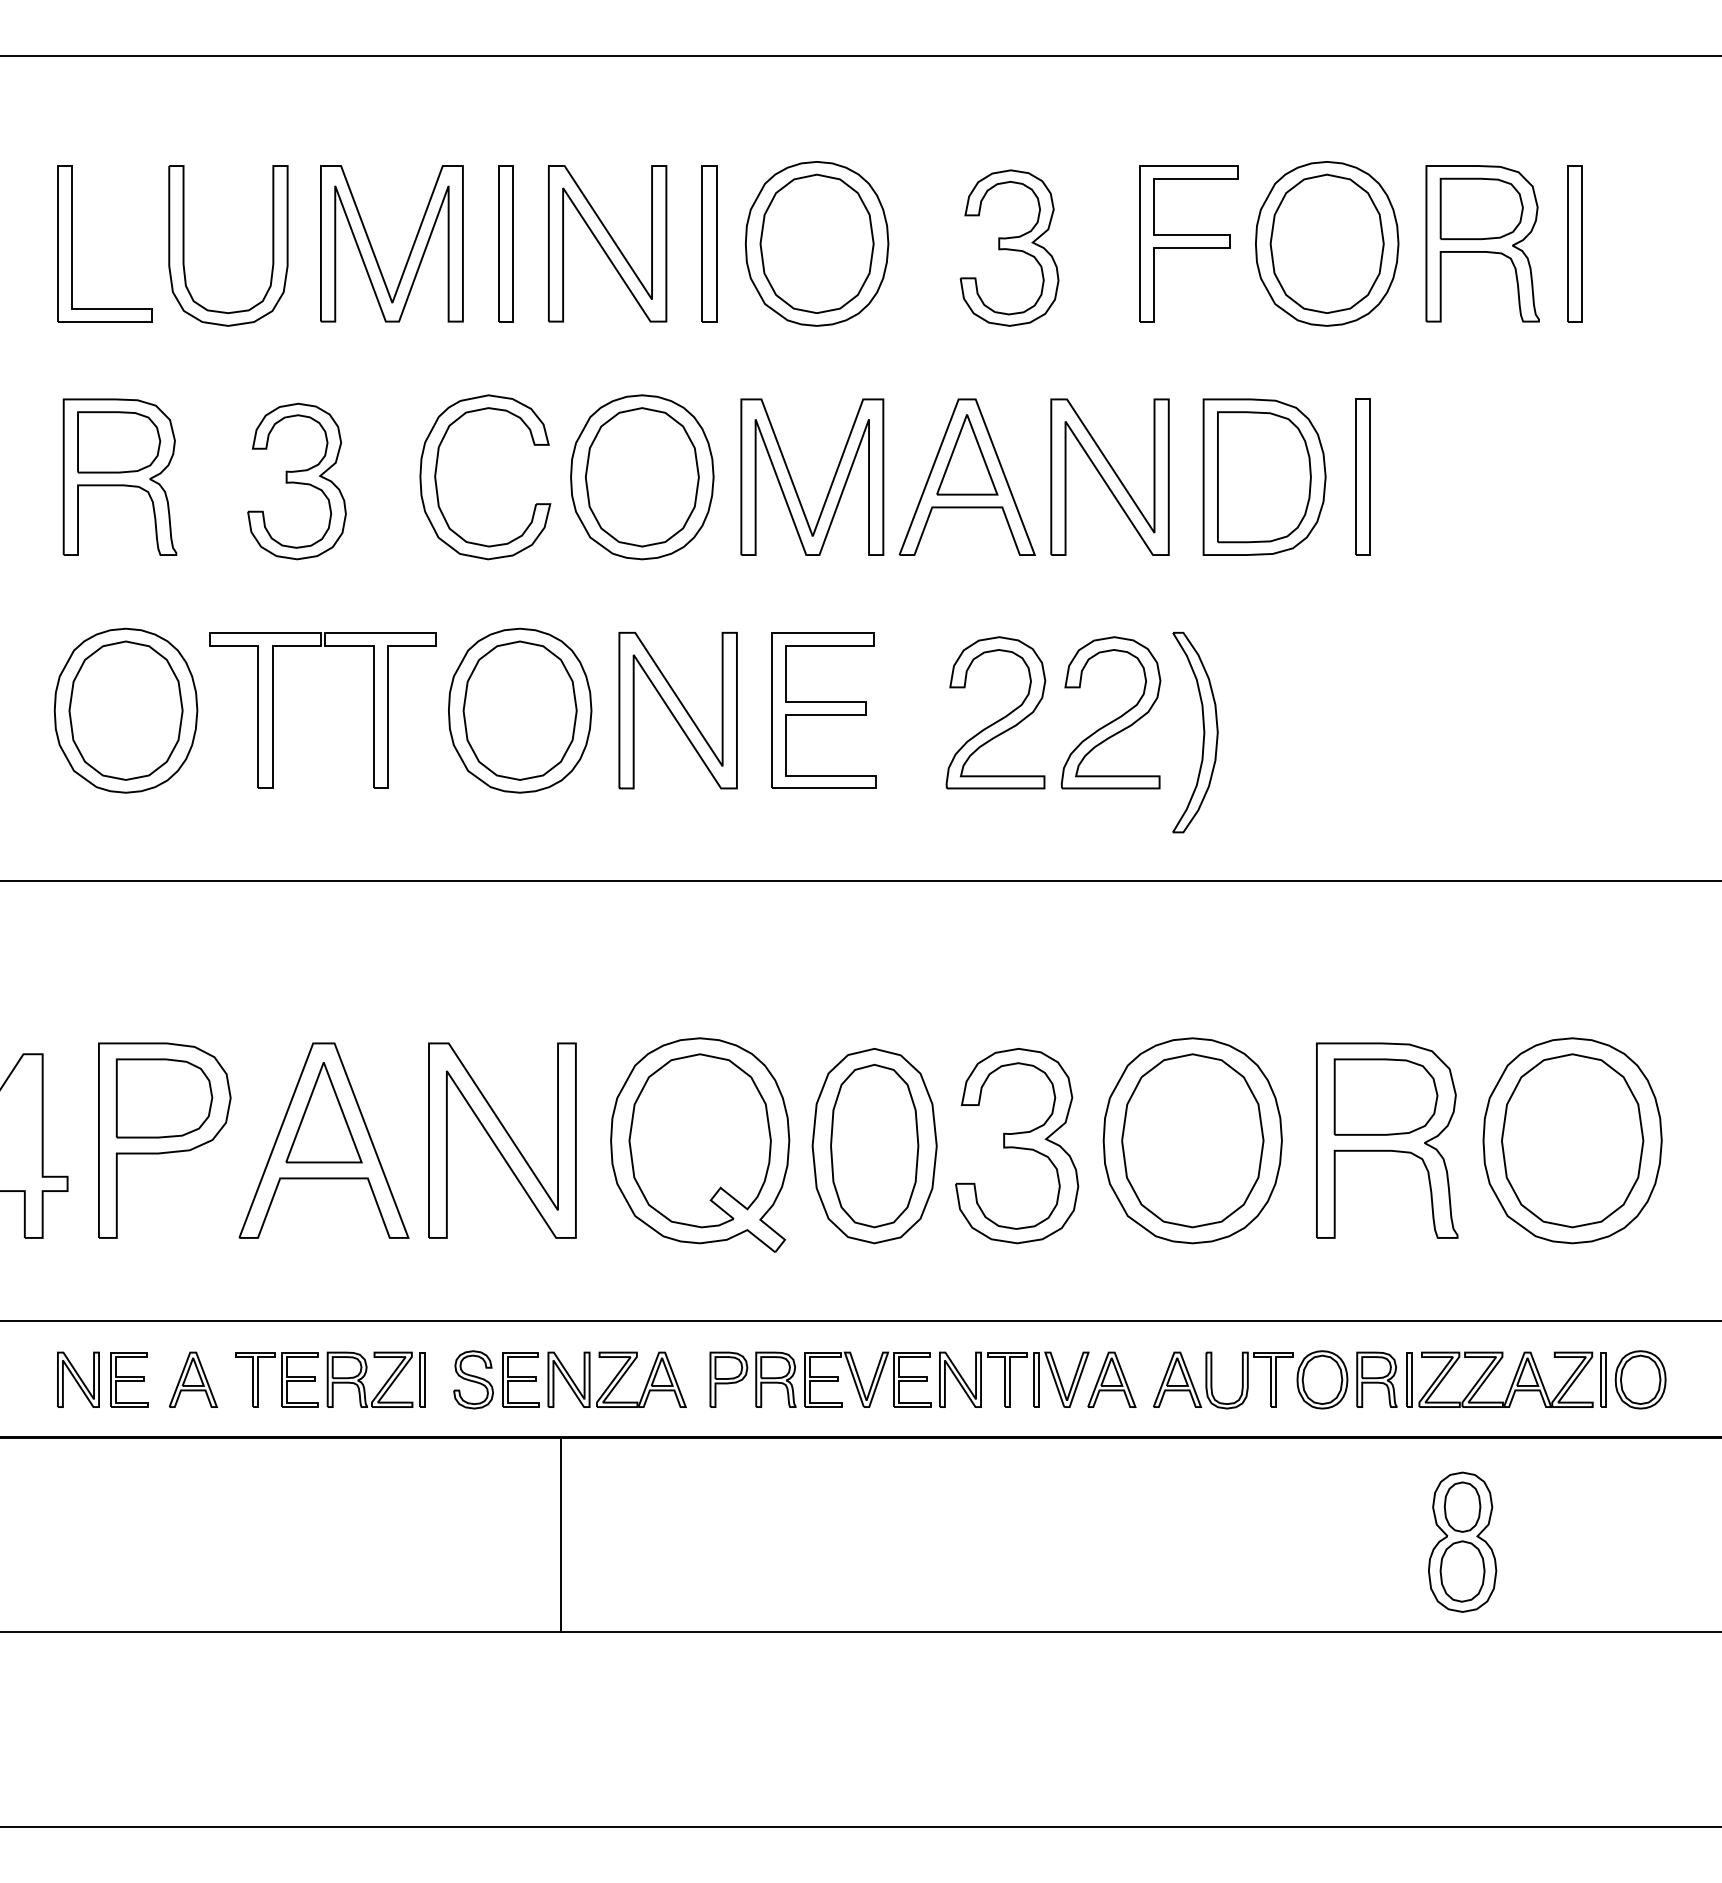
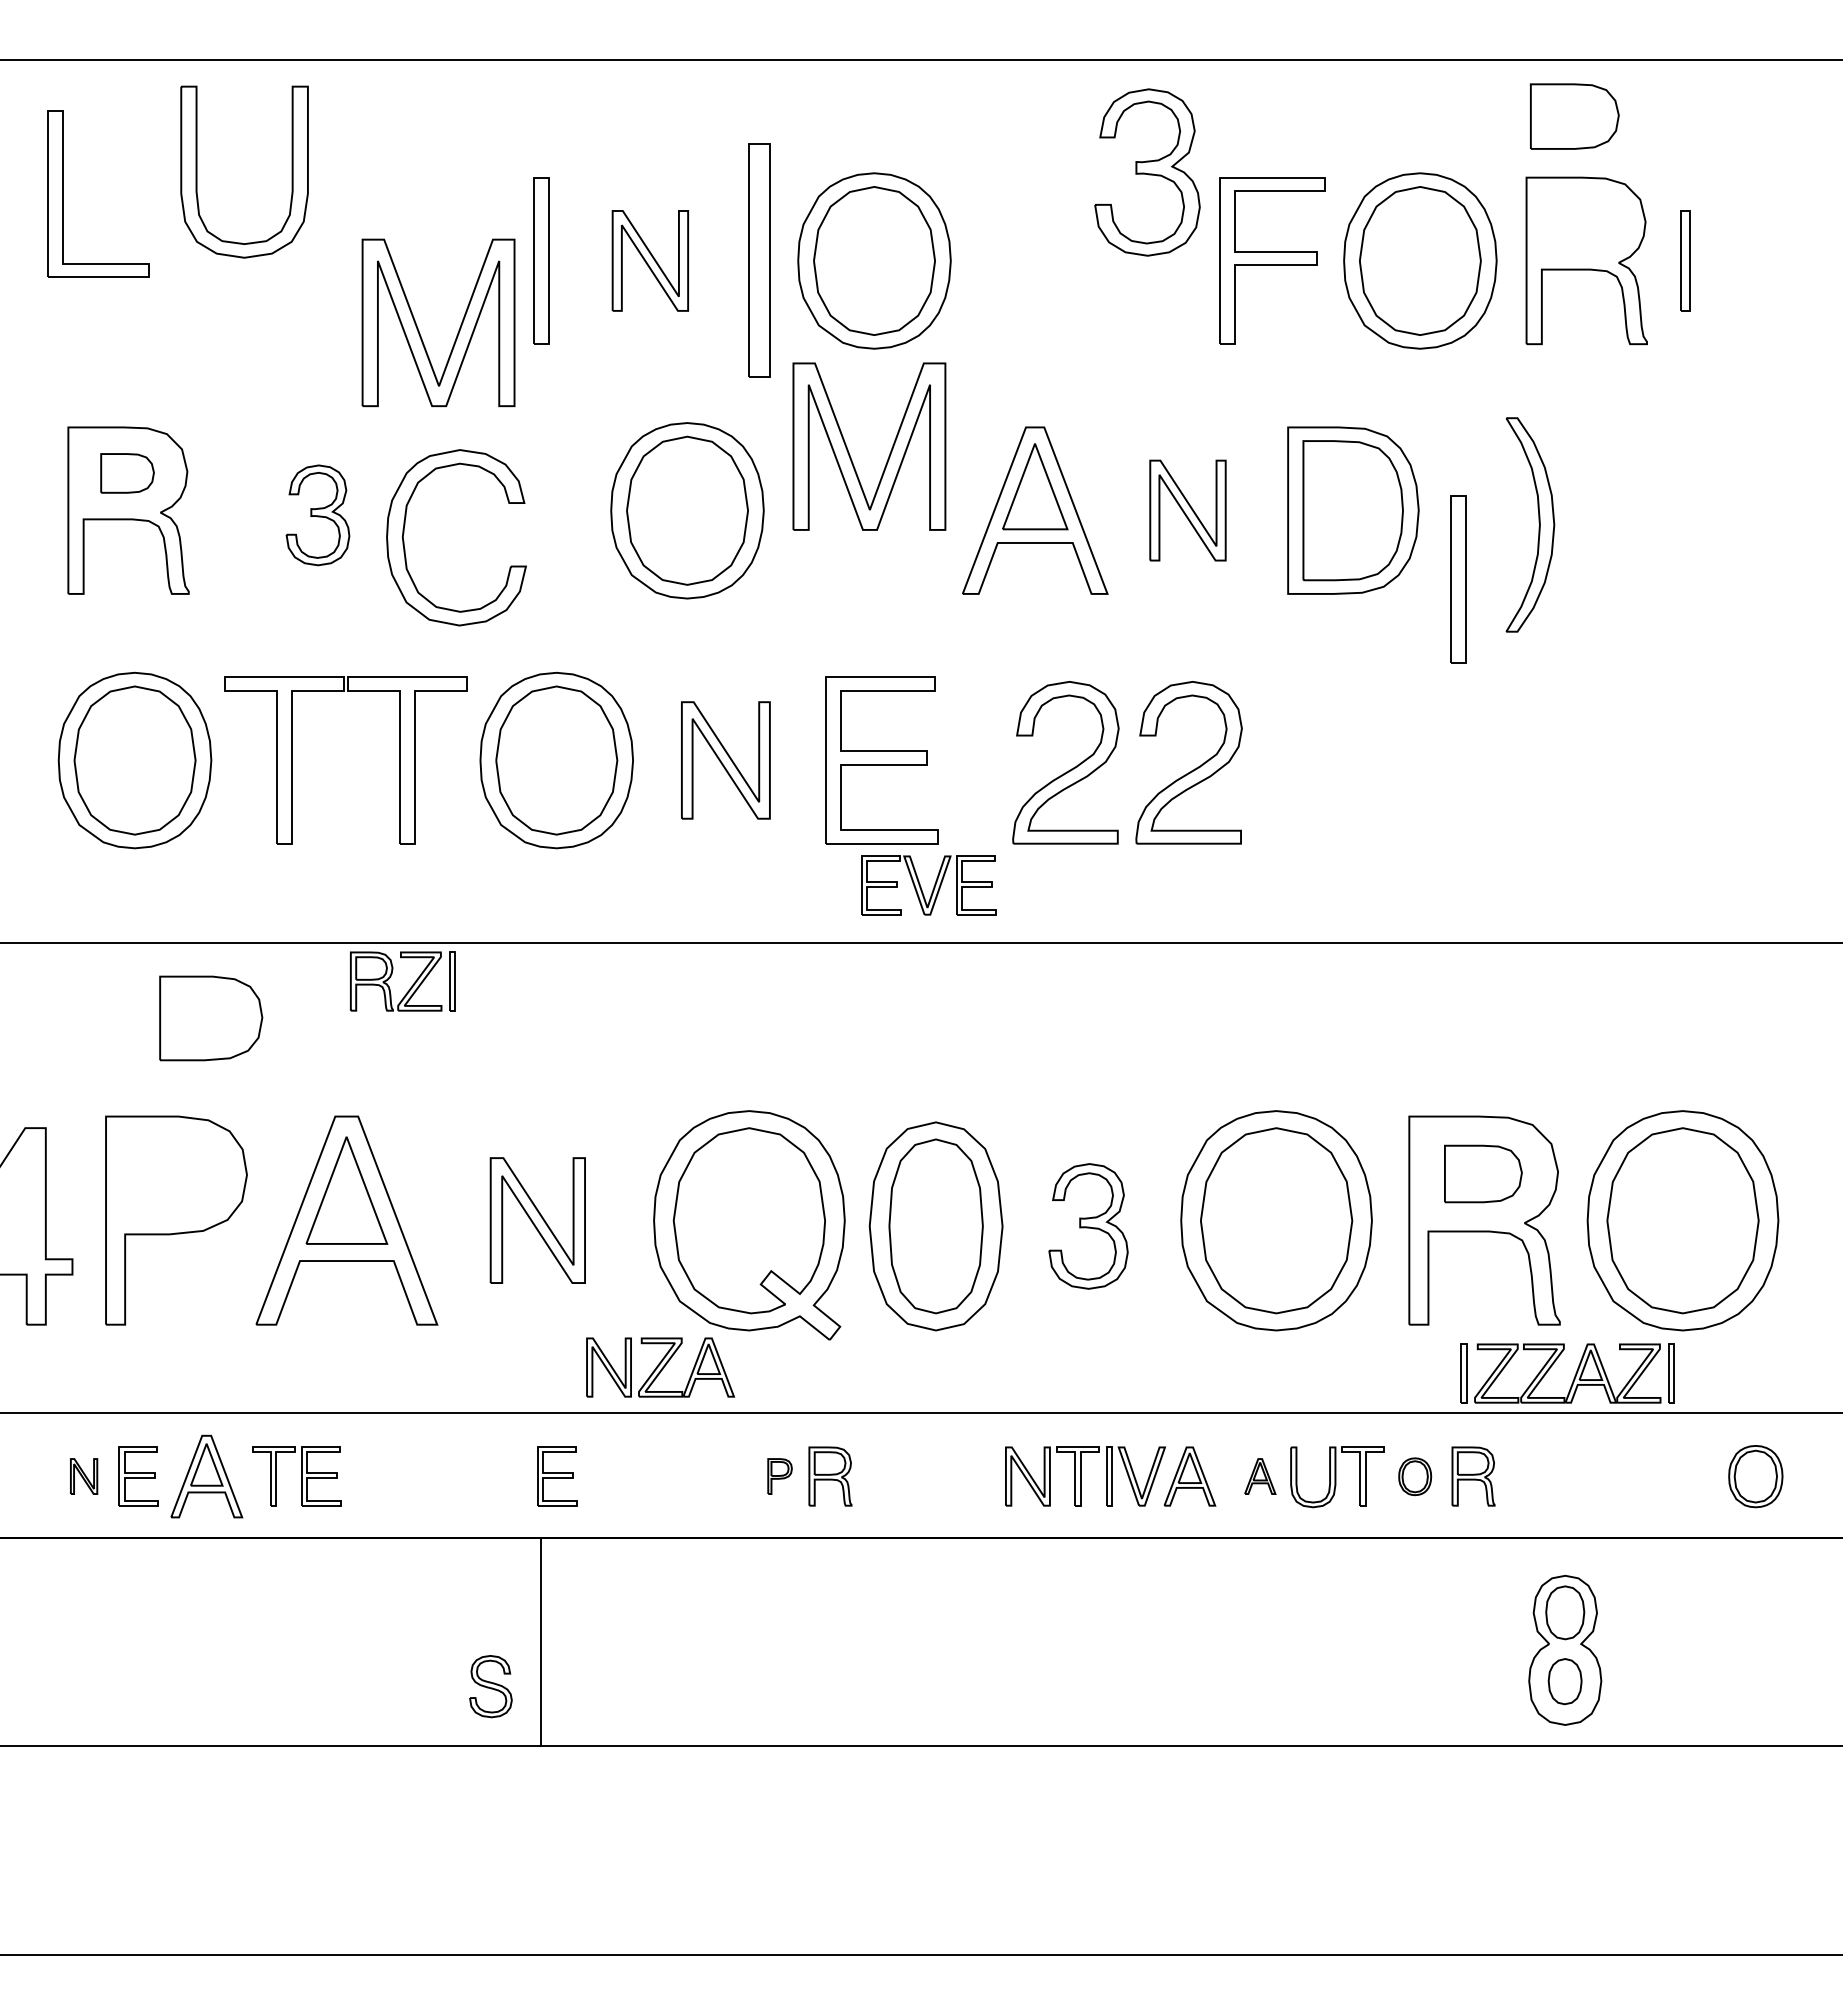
part: (1481, 208) -> (1574, 116), moved
part: (72, 243) -> (63, 193), moved
part: (607, 243) -> (650, 260), size x0.6
part: (709, 243) -> (759, 260), size x1.4
part: (1574, 243) -> (1685, 260), size x0.6
part: (184, 245) -> (197, 171), moved
part: (1009, 248) -> (1147, 172), moved
part: (374, 250) -> (419, 330), moved
part: (119, 442) -> (127, 473), size x0.6
part: (1109, 477) -> (1187, 510), size x0.6
part: (1362, 477) -> (1458, 579), moved
part: (436, 479) -> (404, 540), moved
part: (296, 481) -> (317, 515), size x0.6
part: (794, 484) -> (850, 454), moved
part: (677, 710) -> (725, 760), size x0.7
part: (1203, 730) -> (1538, 522), moved
part: (1386, 1096) -> (1483, 1173), size x0.7
part: (164, 1098) -> (211, 1018), moved
part: (502, 1140) -> (537, 1220), size x0.6
part: (1017, 1146) -> (1088, 1226), size x0.6
part: (77, 1379) -> (83, 1476), size x0.6
part: (193, 1379) -> (207, 1476), size x1.4
part: (473, 1379) -> (490, 1686), moved
part: (617, 1379) -> (660, 1367), moved
part: (728, 1379) -> (779, 1476), size x0.6
part: (867, 1379) -> (928, 885), moved
part: (1177, 1379) -> (1260, 1476), size x0.6
part: (1321, 1379) -> (1414, 1476), size x0.6
part: (1512, 1381) -> (1574, 1375), moved
part: (382, 1386) -> (409, 988), moved
line: (561, 1534) -> (540, 1642), moved
part: (1461, 1571) -> (1564, 1681), size x0.7

